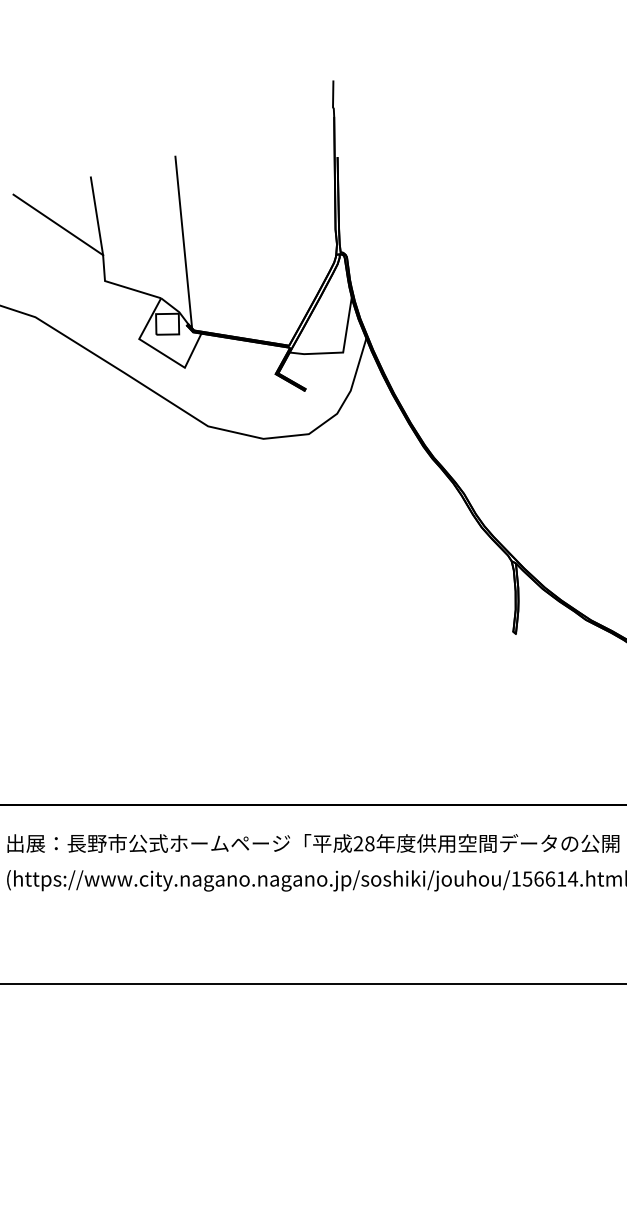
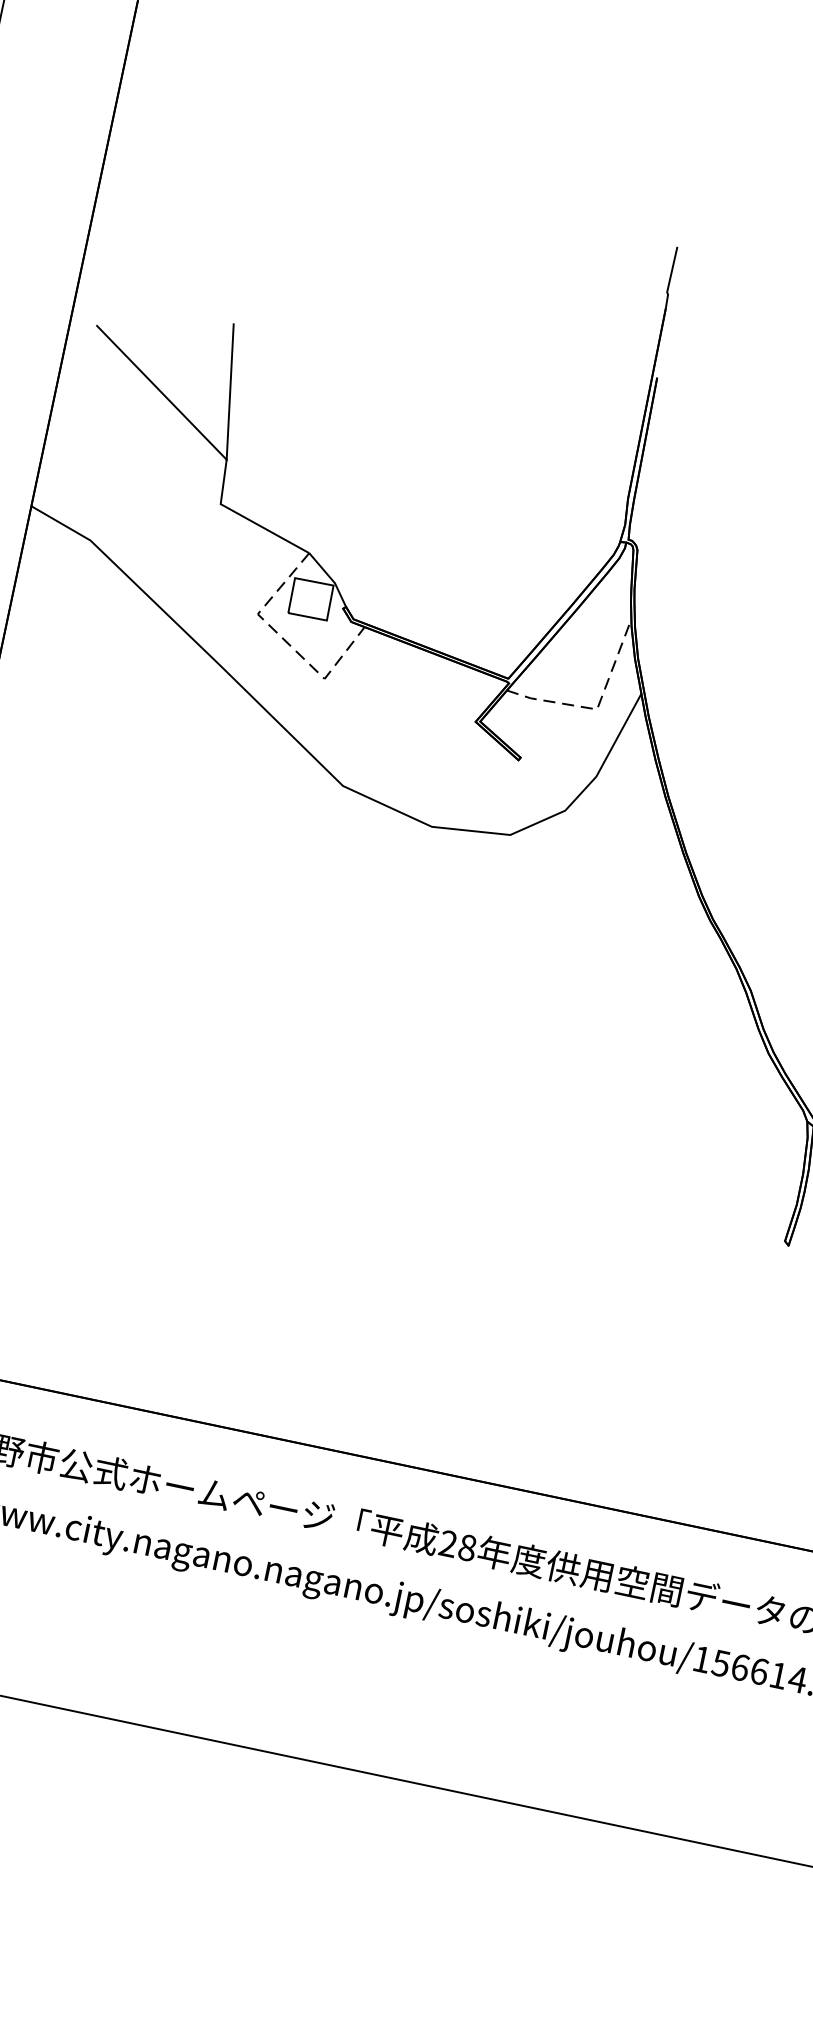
line: (183, 242) -> (366, 466), removed
line: (158, 351) -> (285, 642), solid -> dashed
line: (343, 352) -> (597, 709), solid -> dashed

